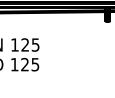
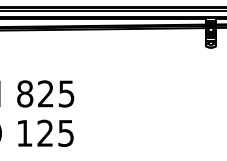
text: (14, 44) -> (24, 92), 125 -> 825

